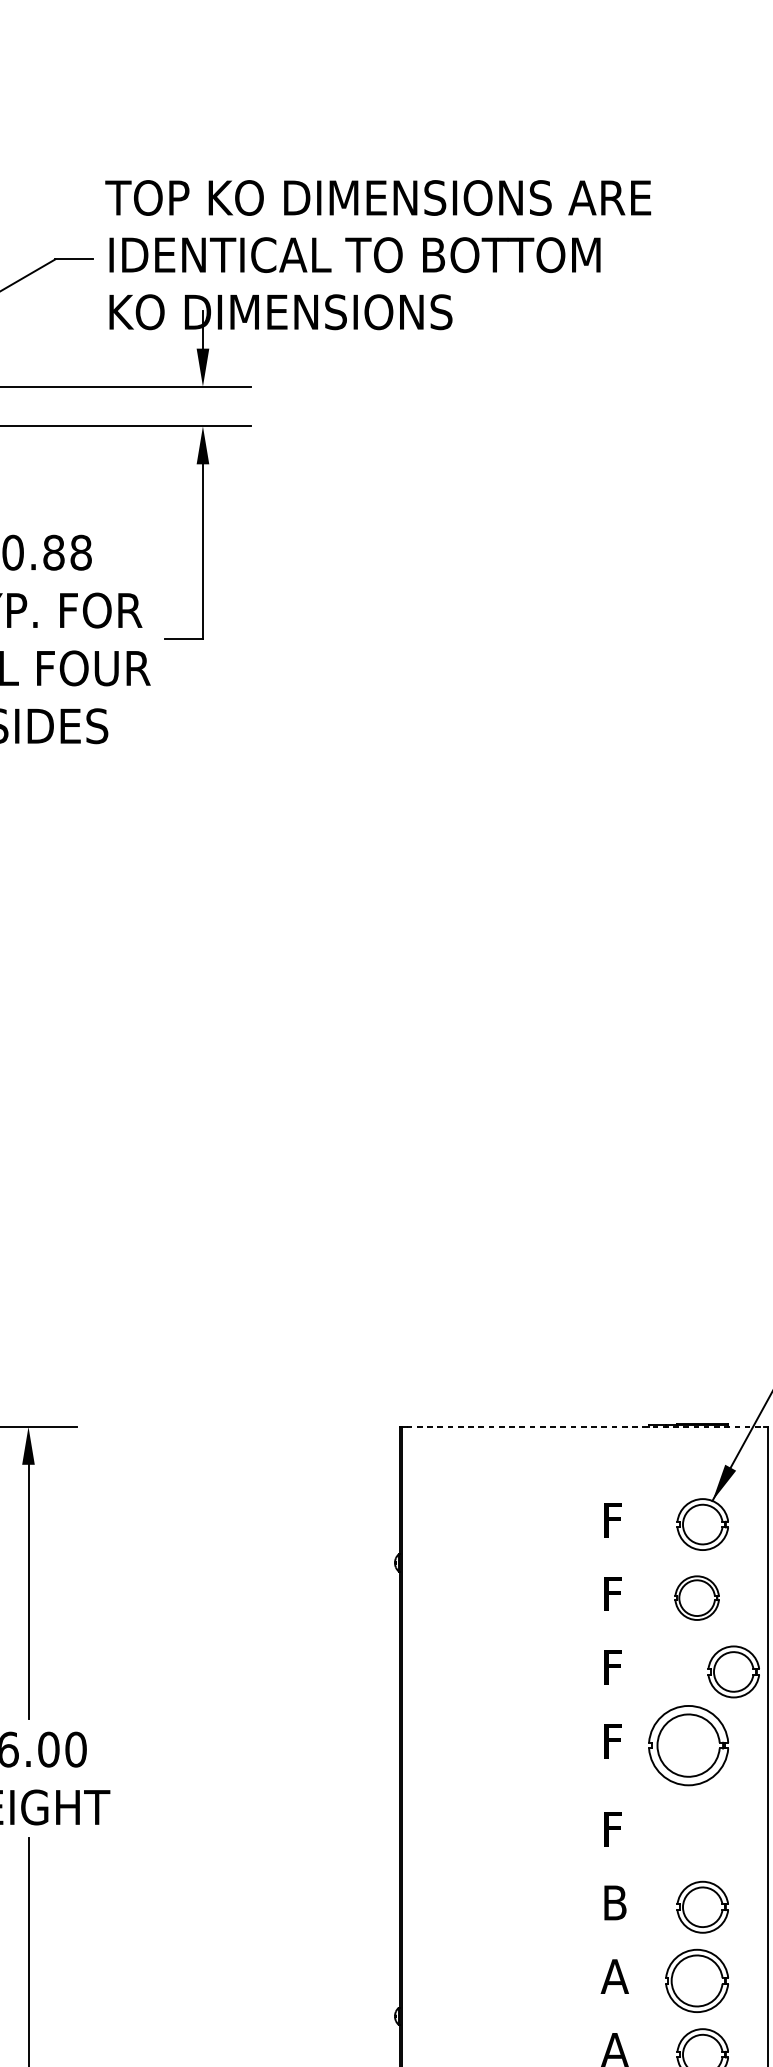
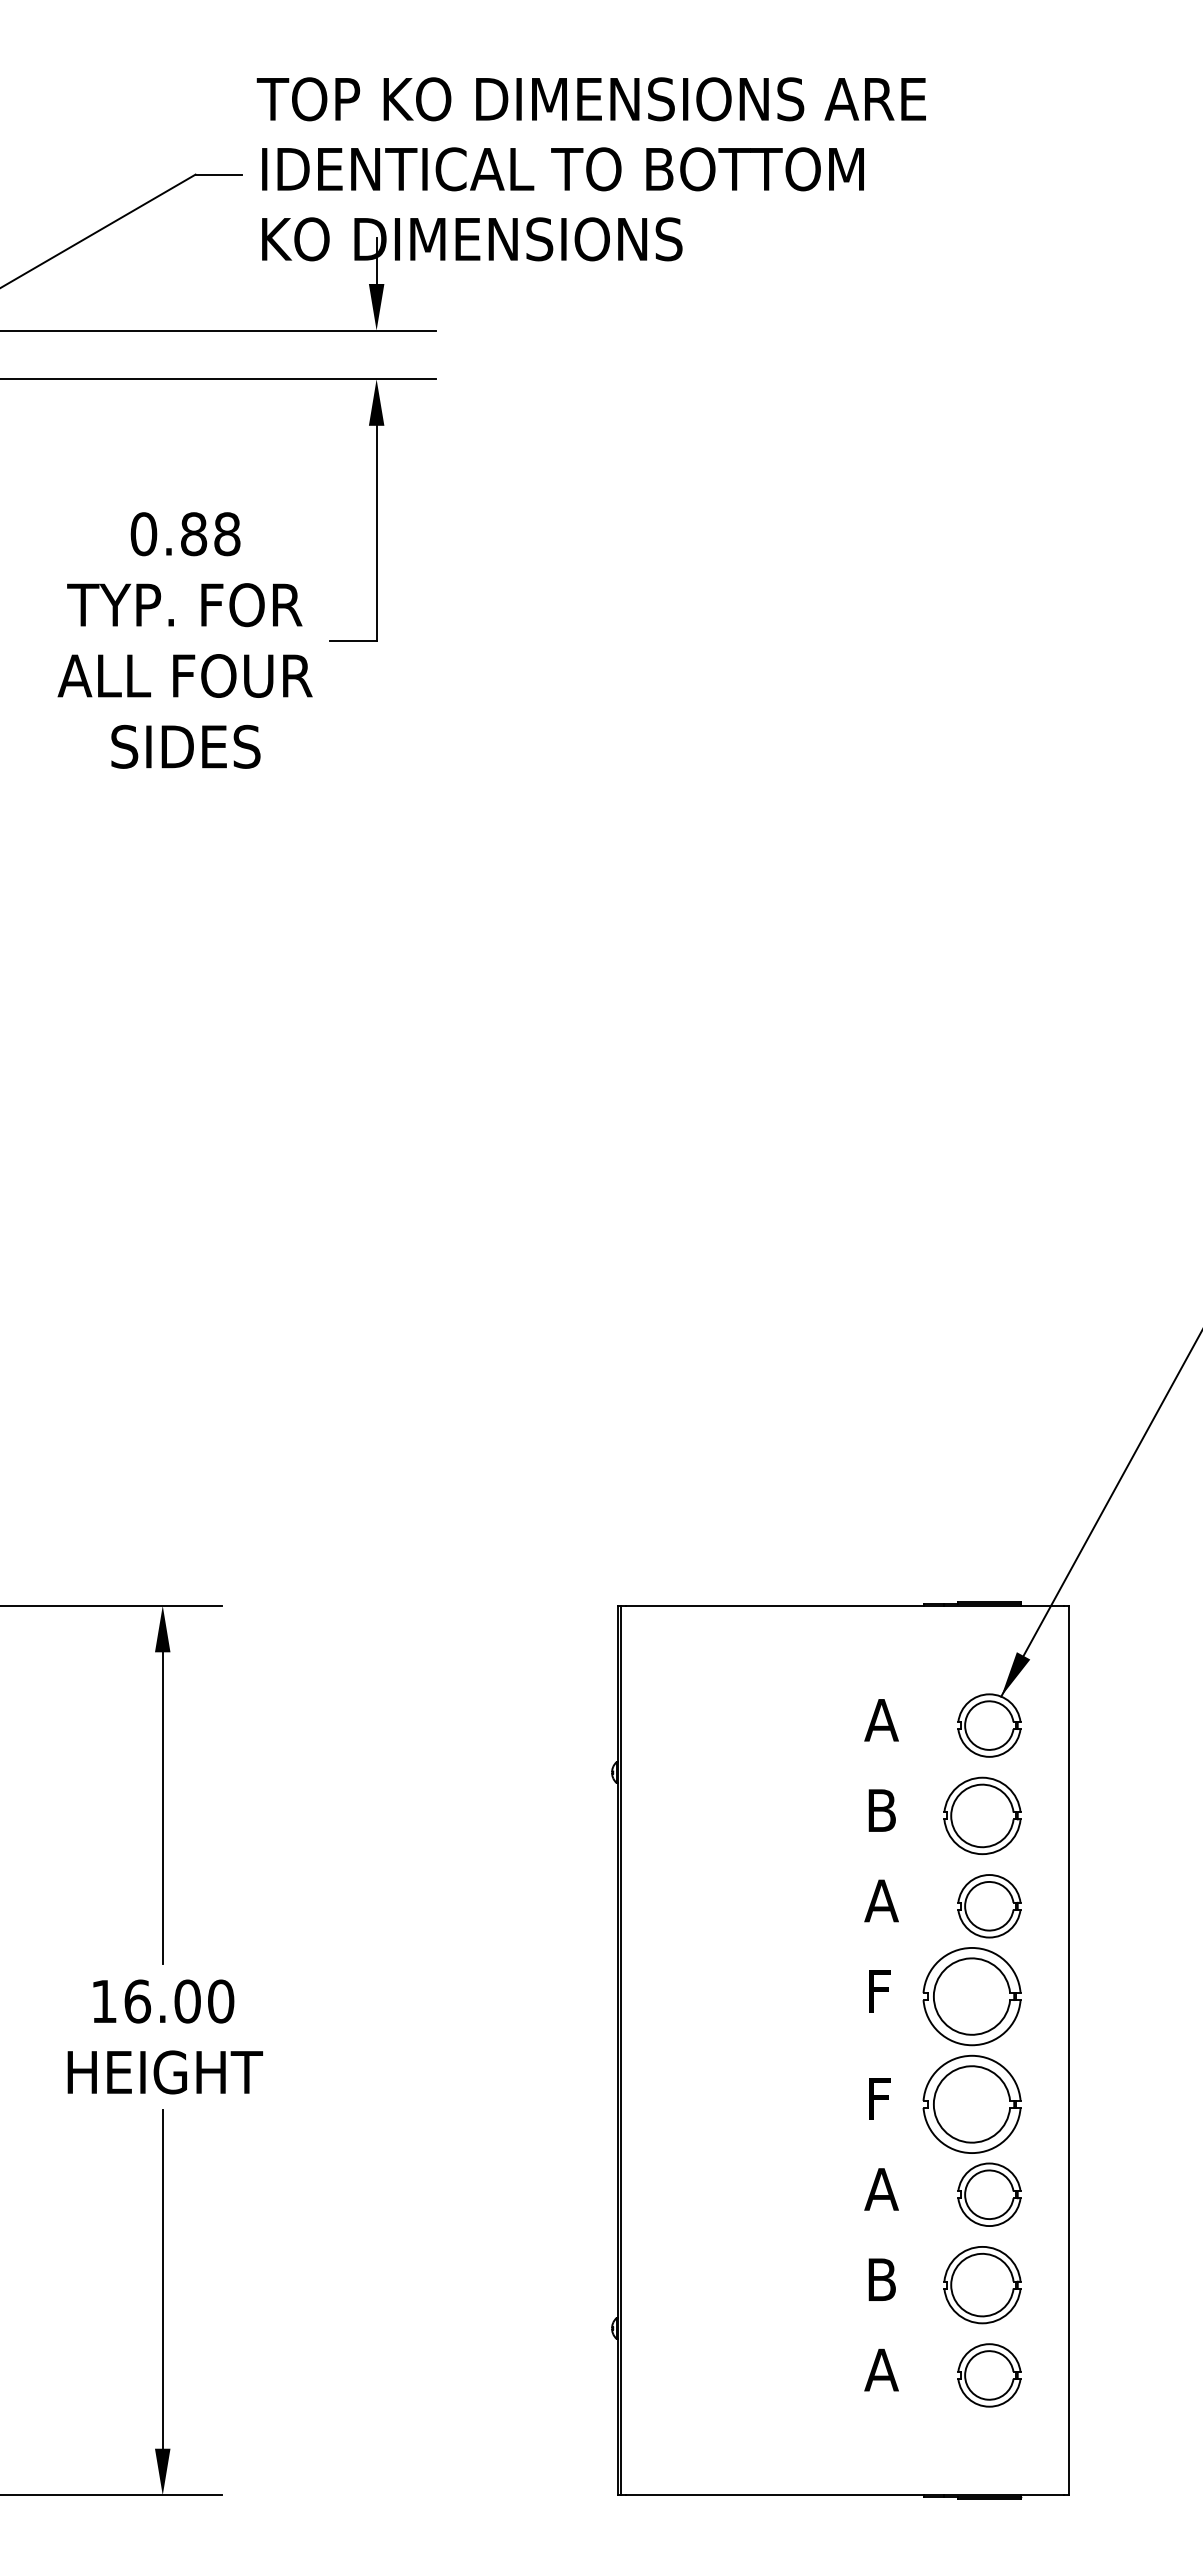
line: (585, 1426) -> (845, 1605), dashed -> solid
text: (614, 1520) -> (881, 1720), F -> A
text: (614, 1593) -> (881, 1810), F -> B
part: (697, 1597) -> (982, 1815), size x1.43
text: (614, 1667) -> (881, 1900), F -> A
part: (733, 1672) -> (989, 1906), moved
part: (688, 1832) -> (971, 2103), added
text: (614, 1902) -> (881, 2189), B -> A
text: (614, 1976) -> (881, 2279), A -> B

